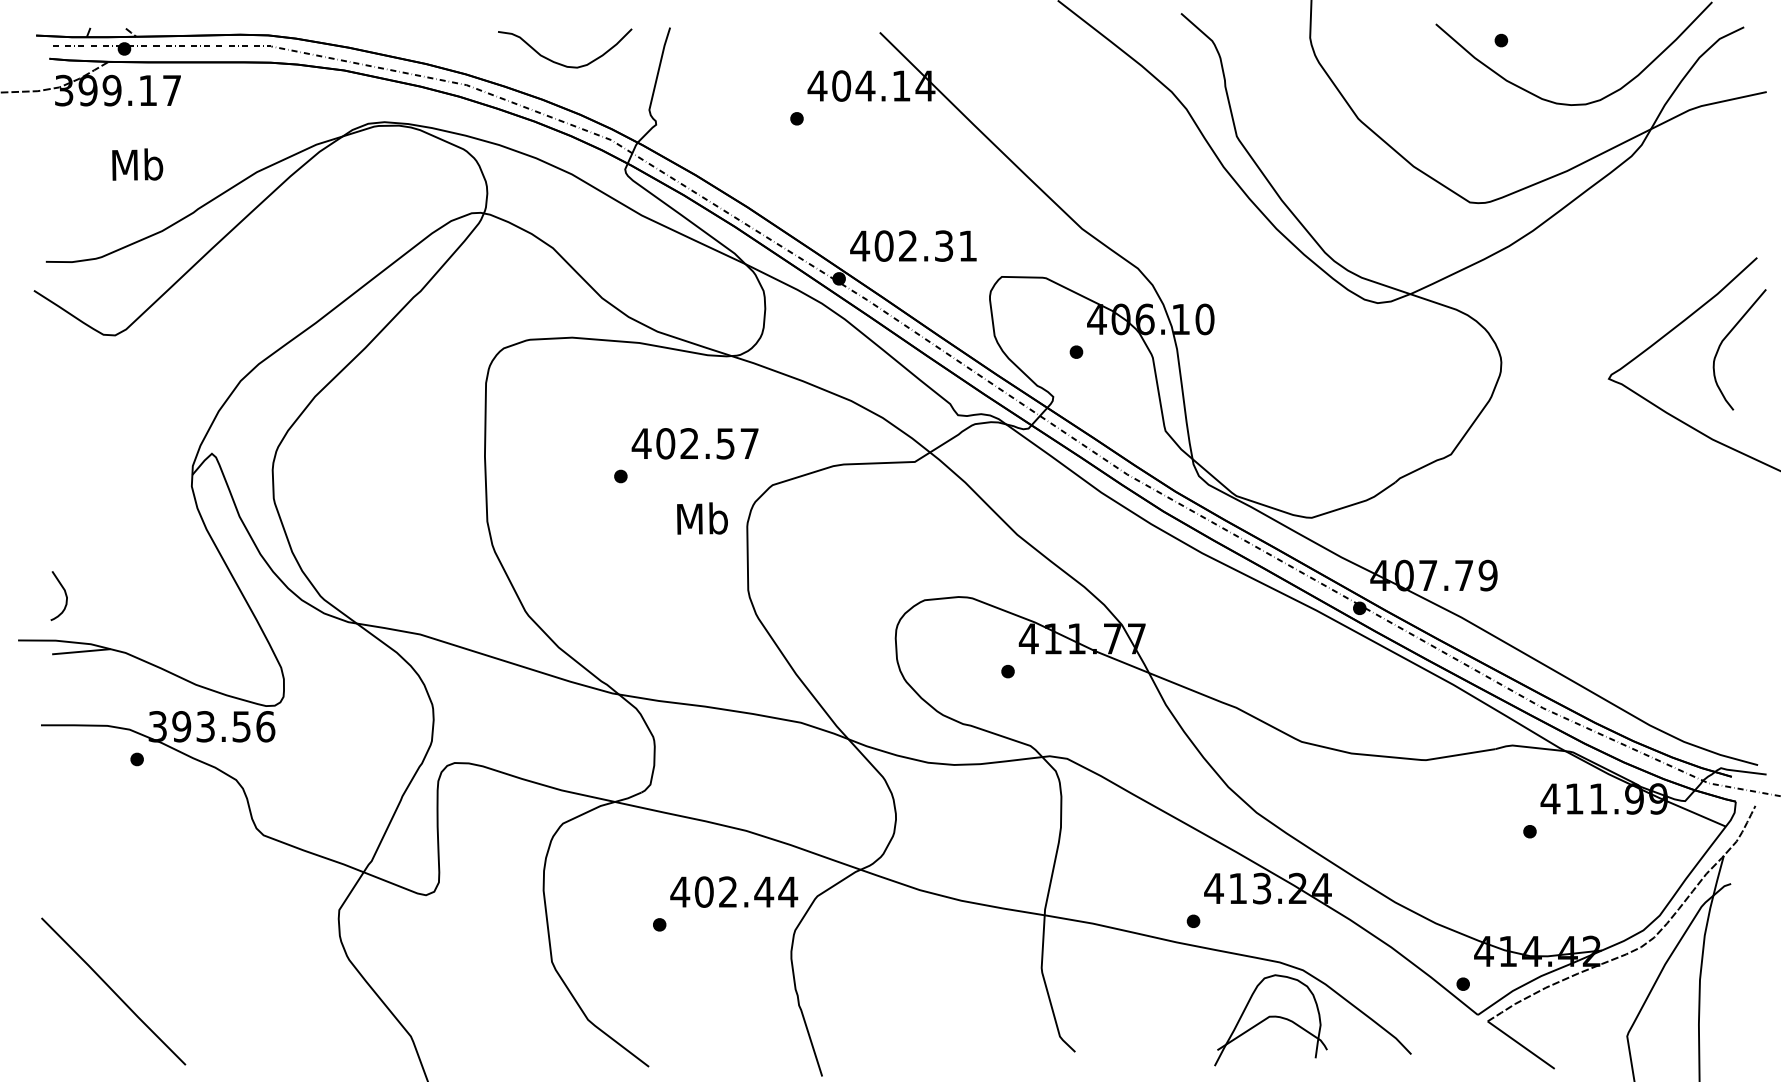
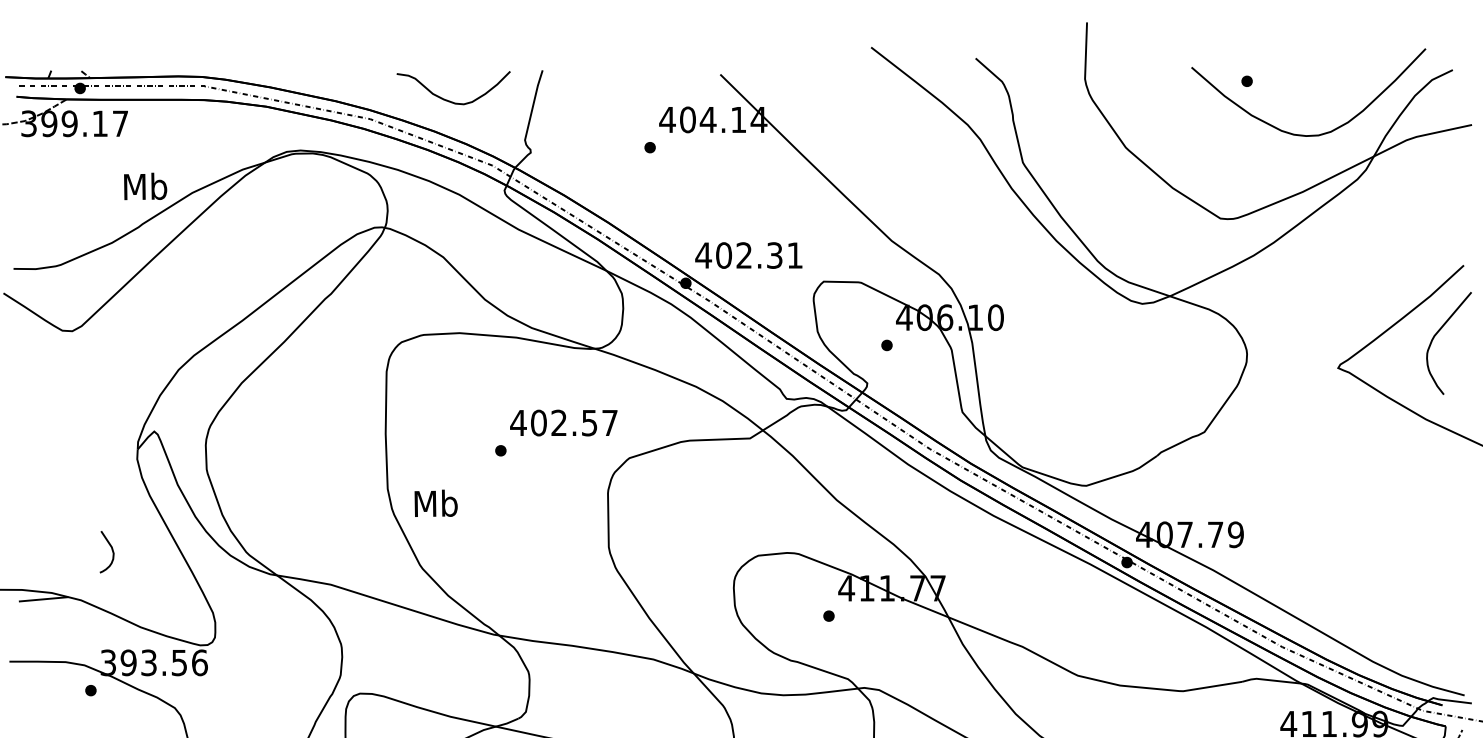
text: (137, 164) -> (145, 186), moved
text: (702, 518) -> (436, 503), moved
curve: (64, 593) -> (111, 549), moved

